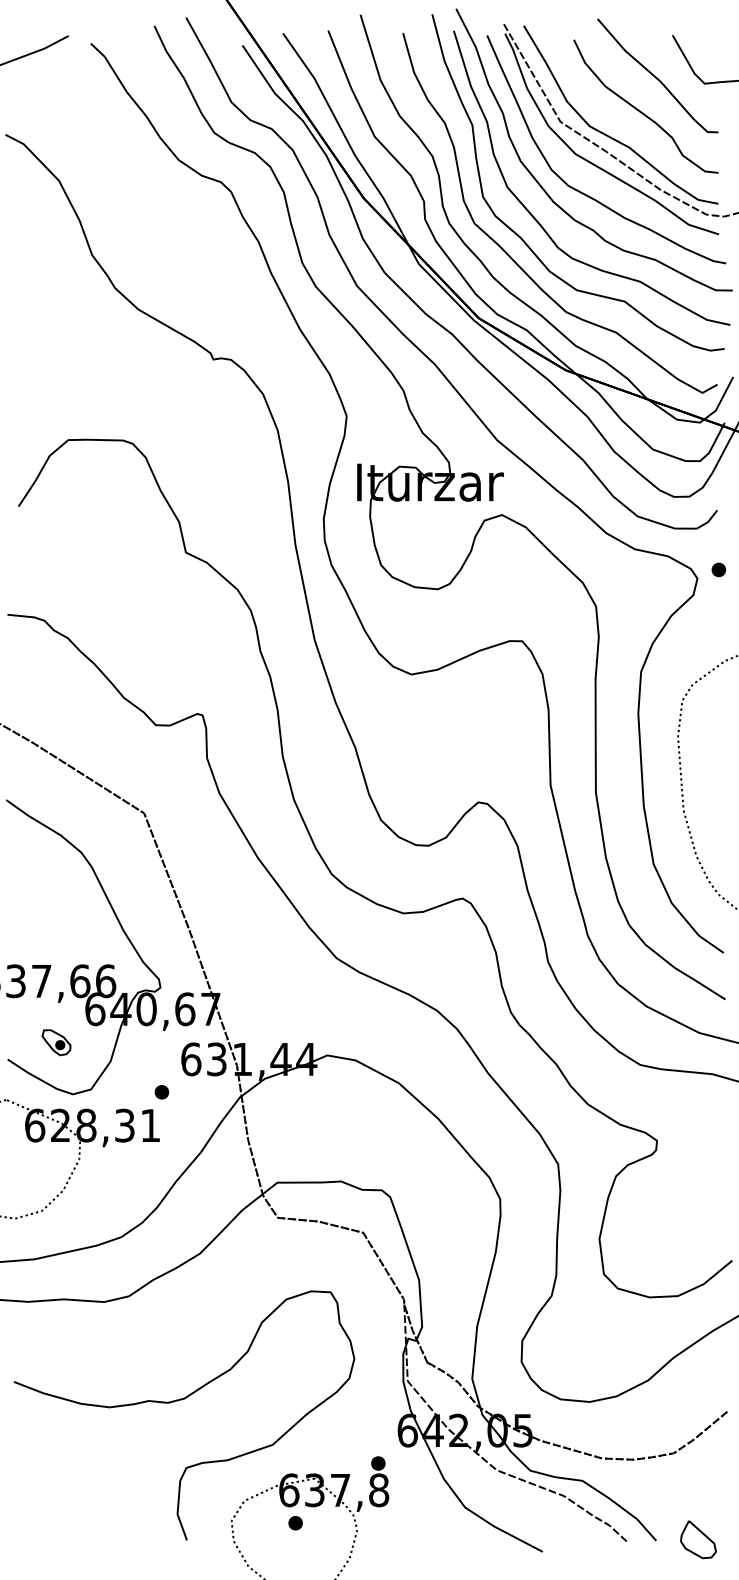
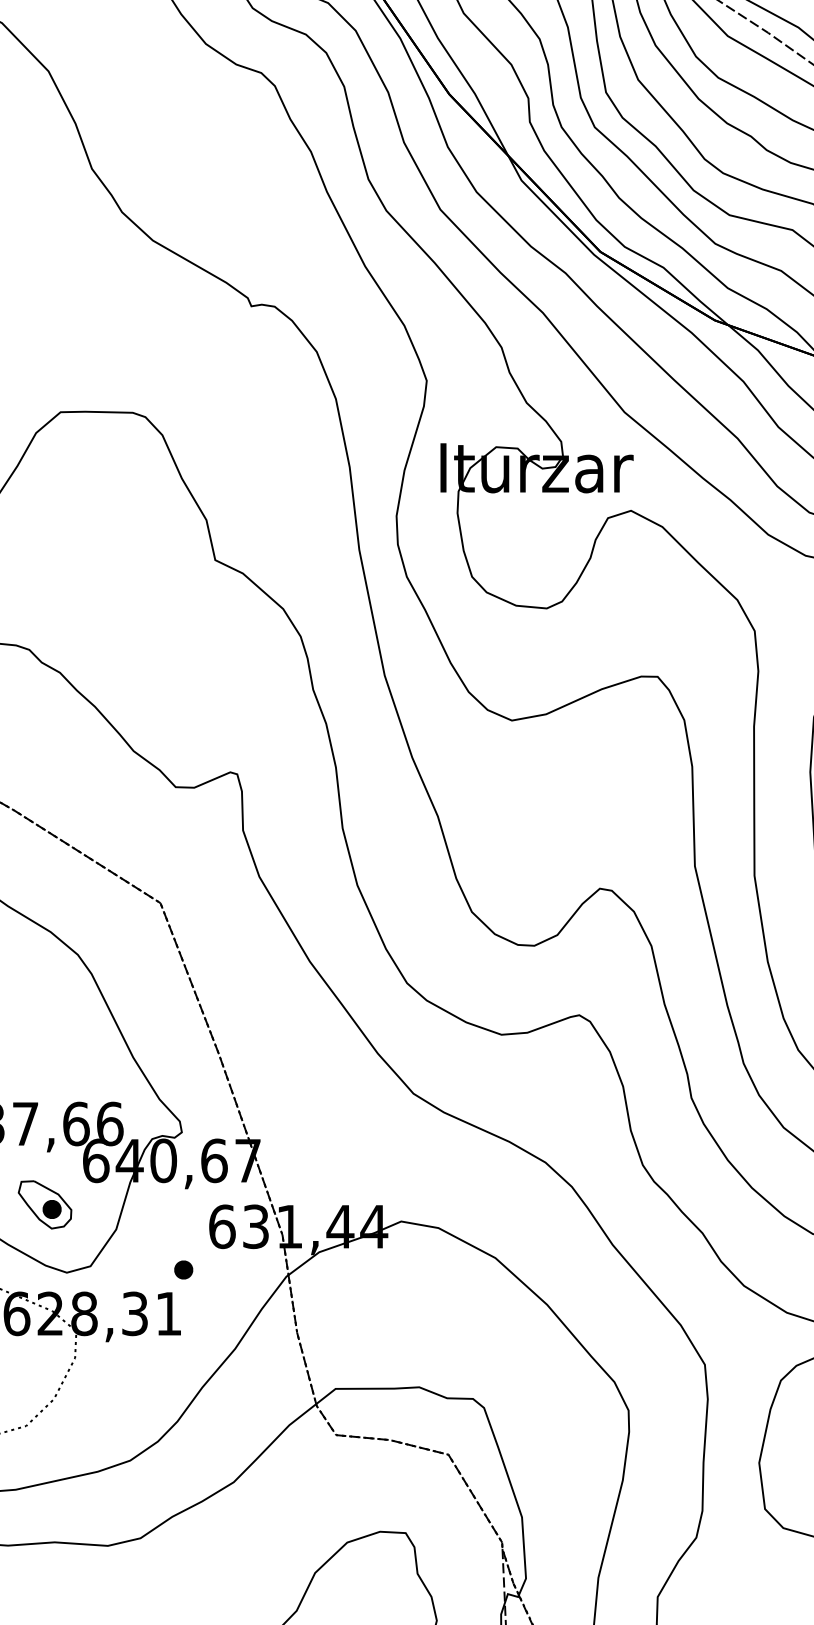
part: (56, 1042) -> (45, 1204), size x1.43

